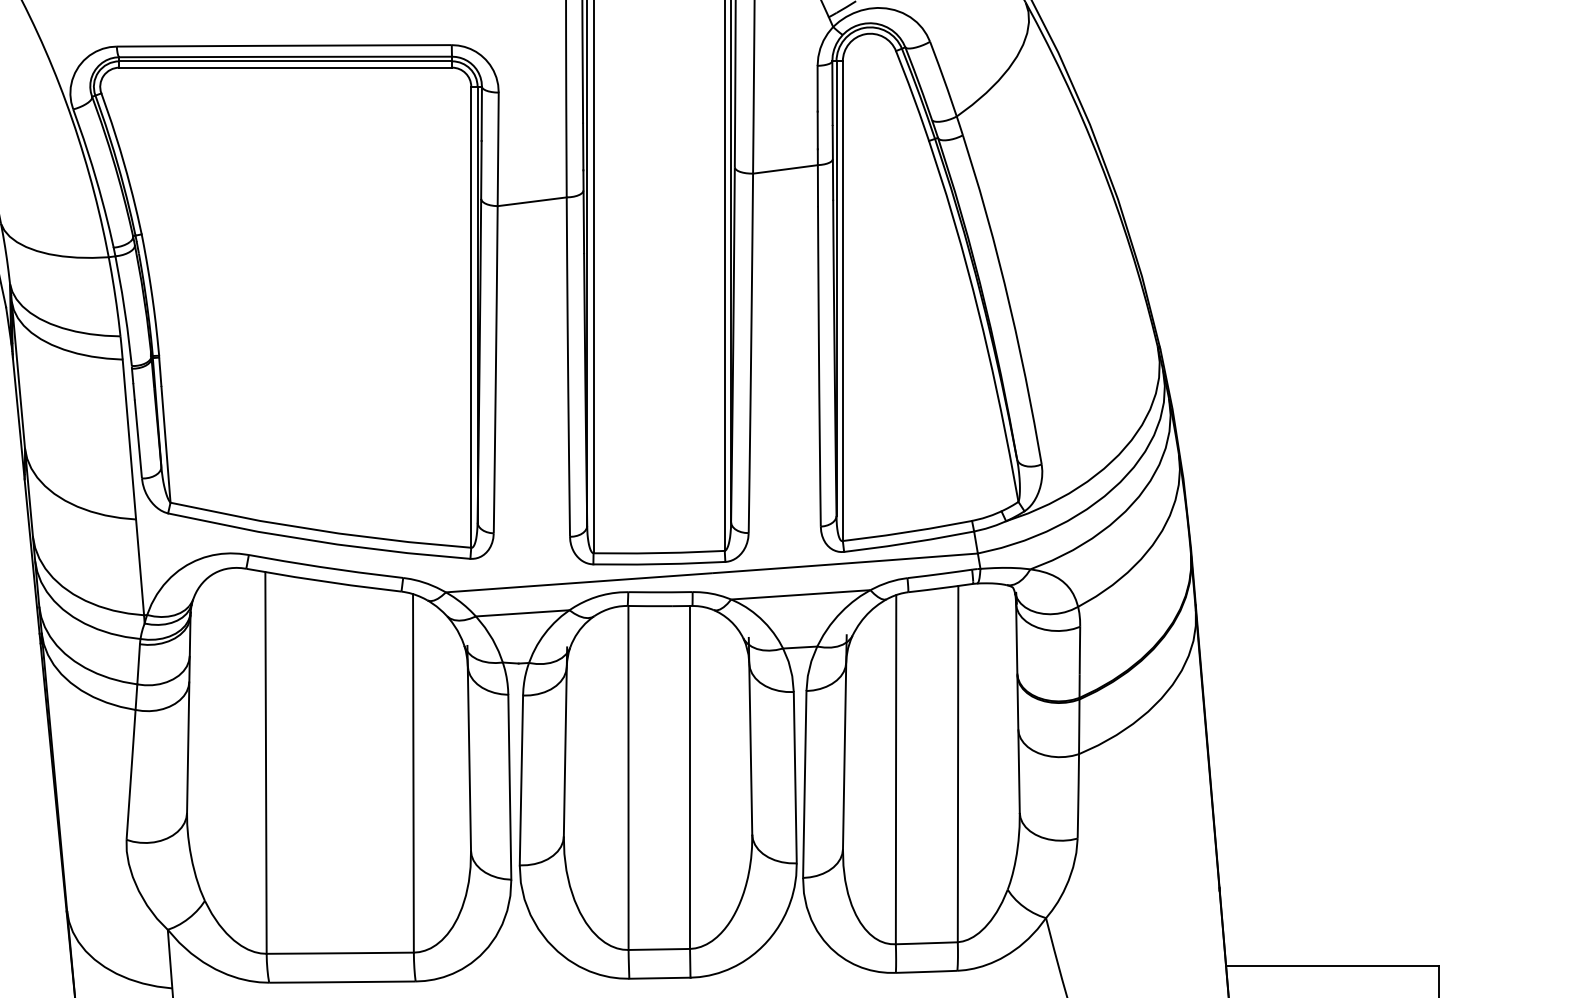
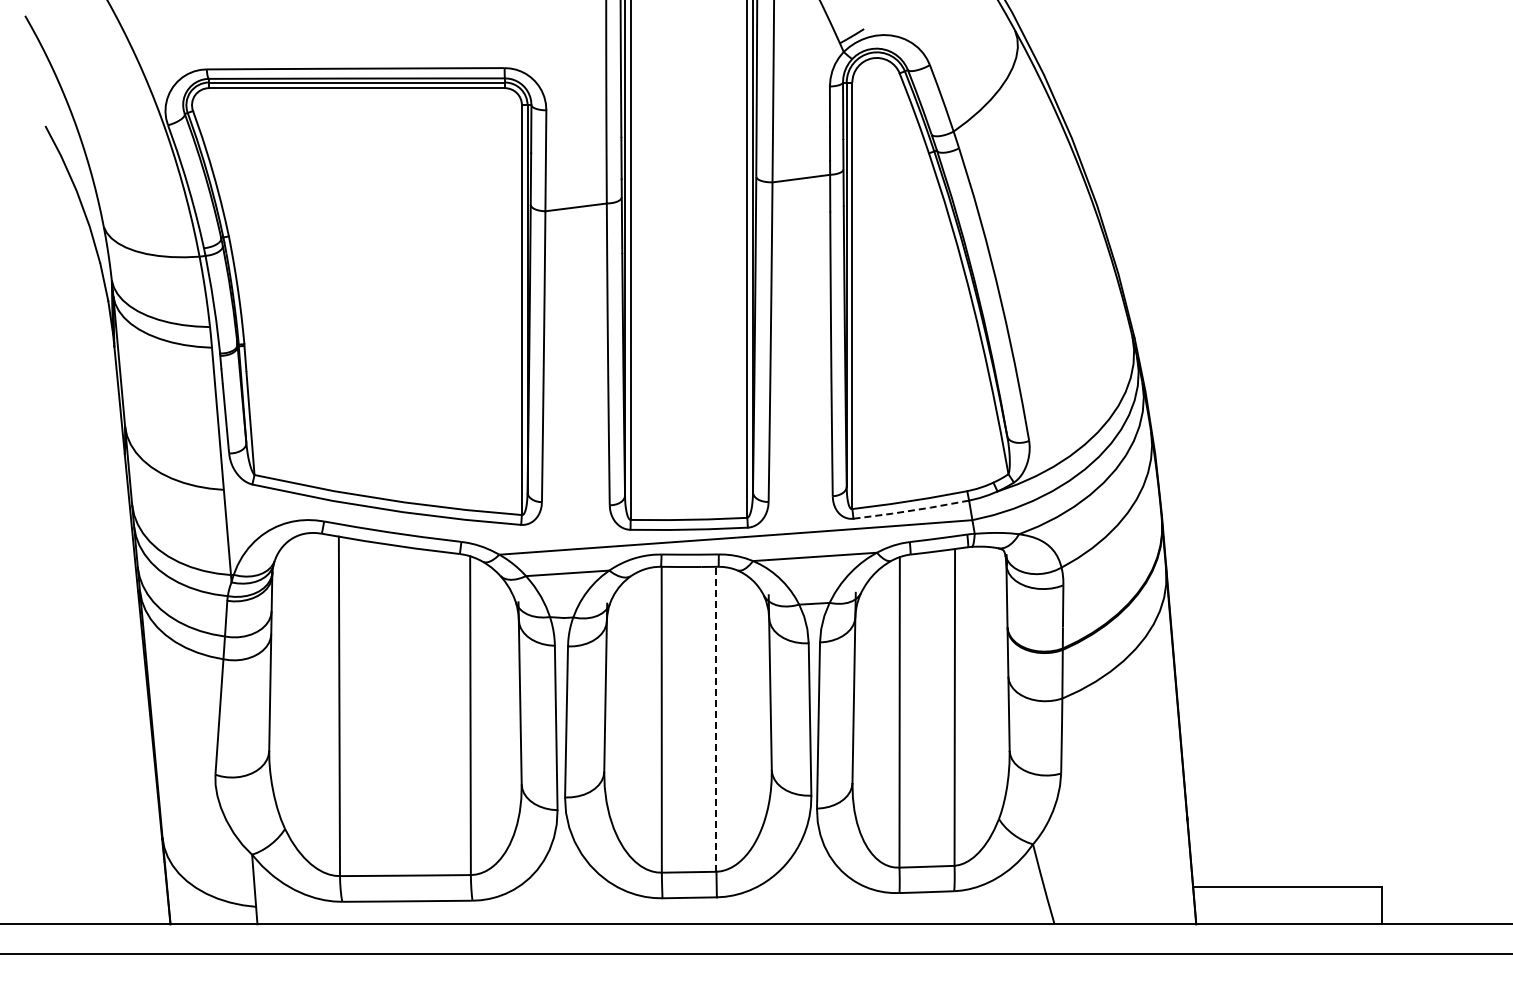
line: (910, 542) -> (912, 510), solid -> dashed
line: (690, 776) -> (716, 718), solid -> dashed

